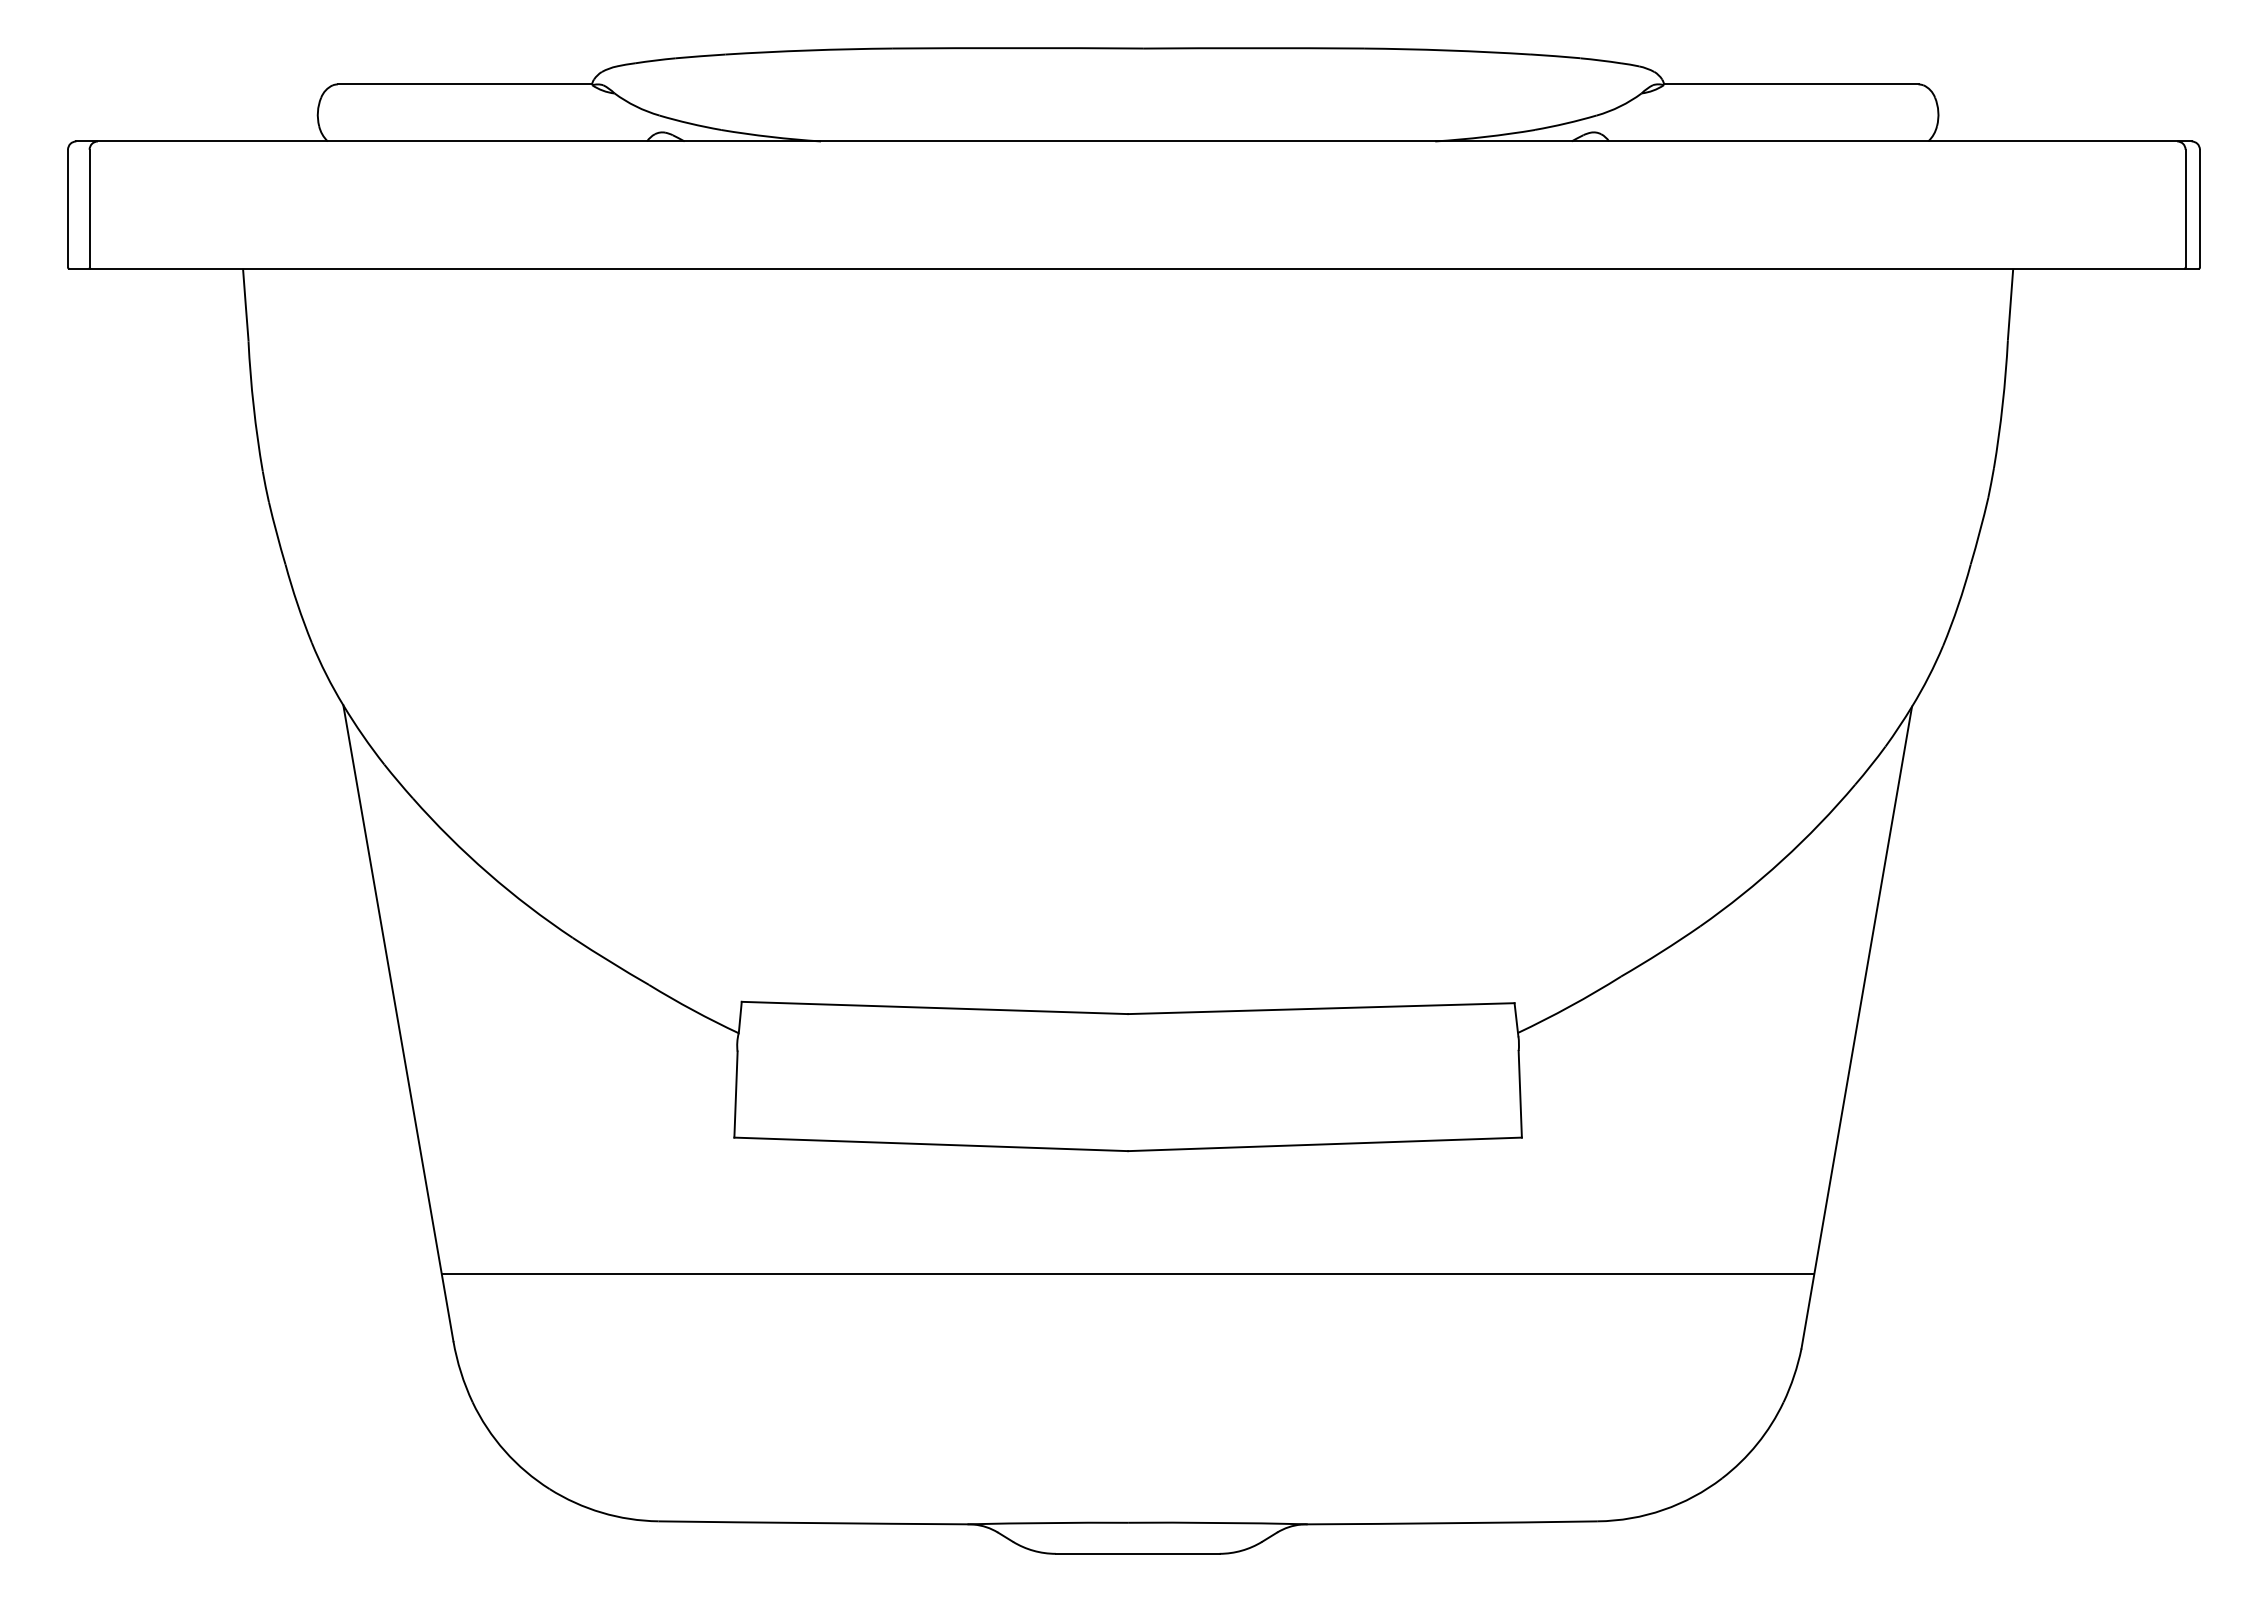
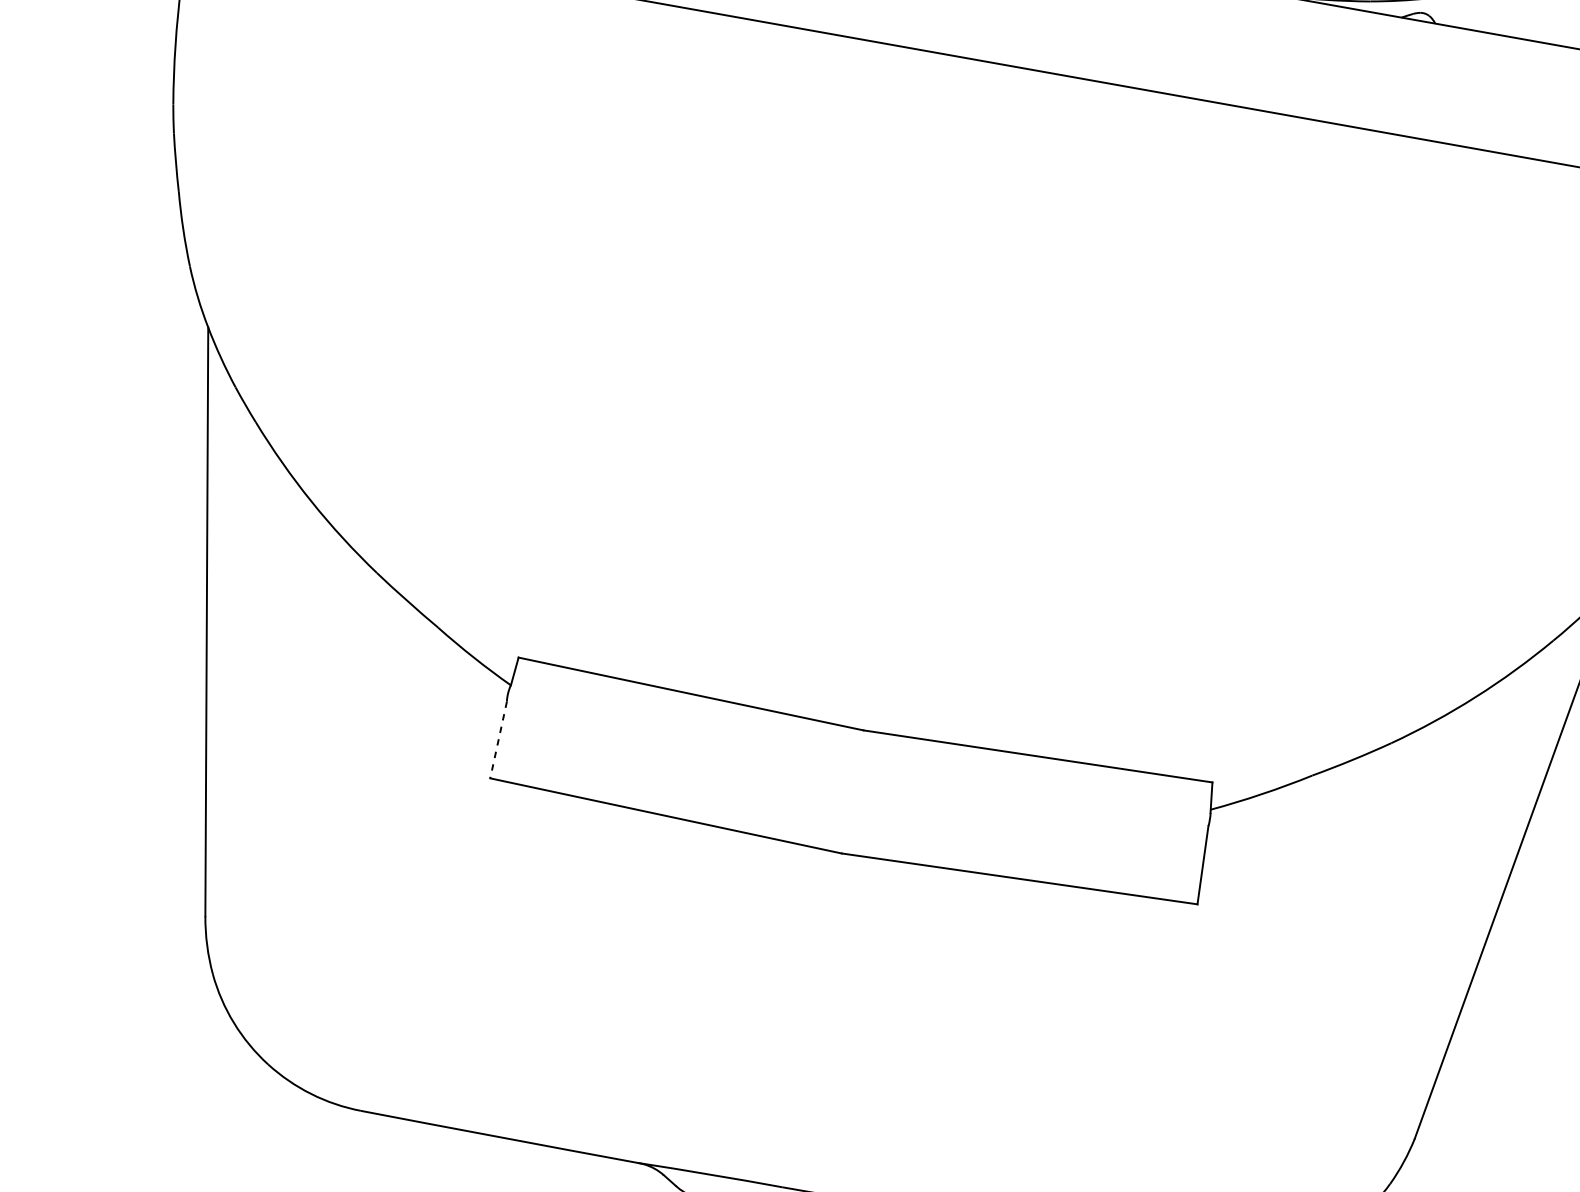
line: (735, 1095) -> (498, 740), solid -> dashed
line: (1127, 1274) -> (821, 964), removed

